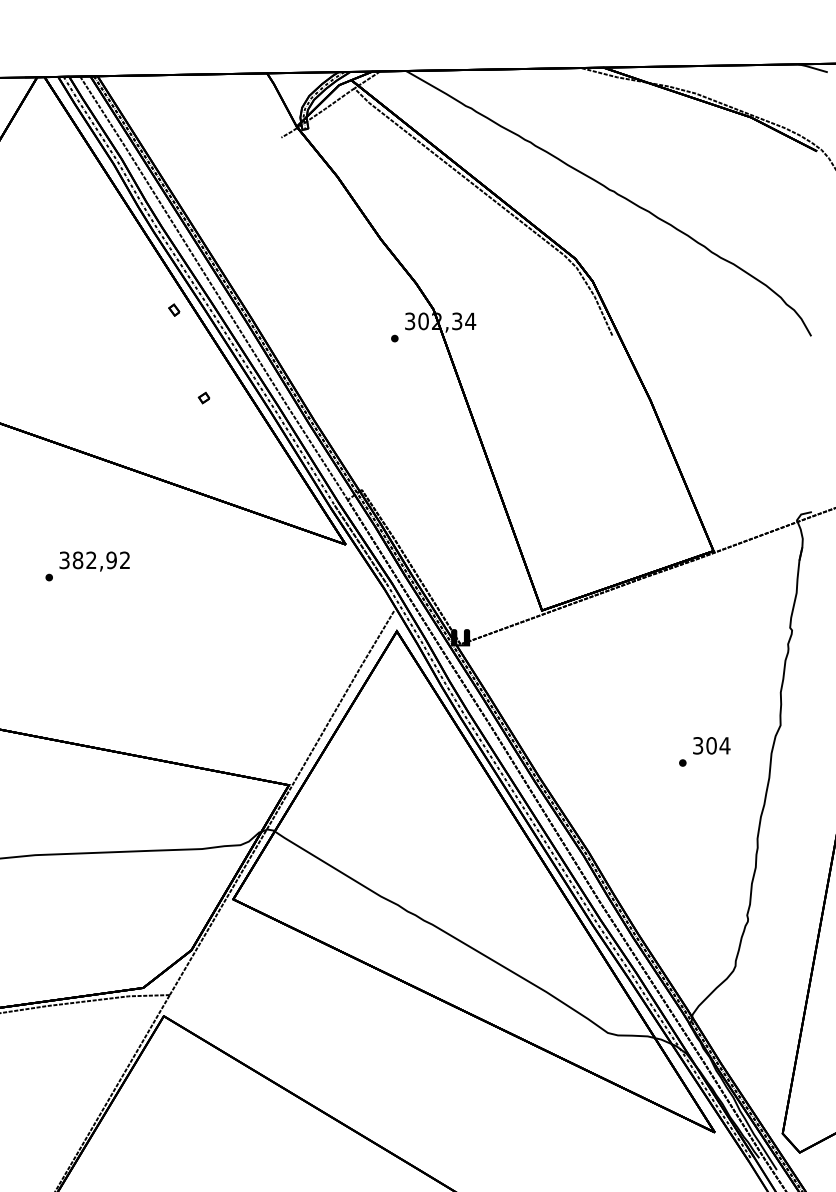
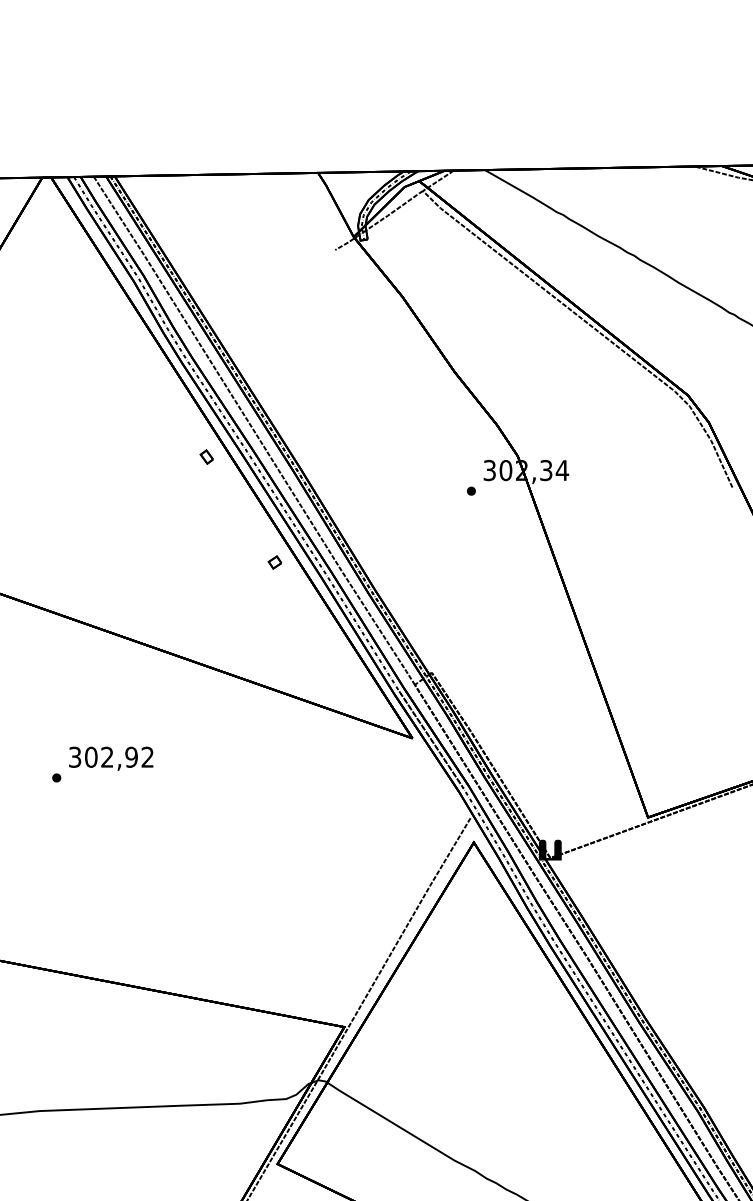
part: (203, 398) -> (274, 563), moved
text: (77, 559) -> (90, 756), 382,92 -> 302,92

